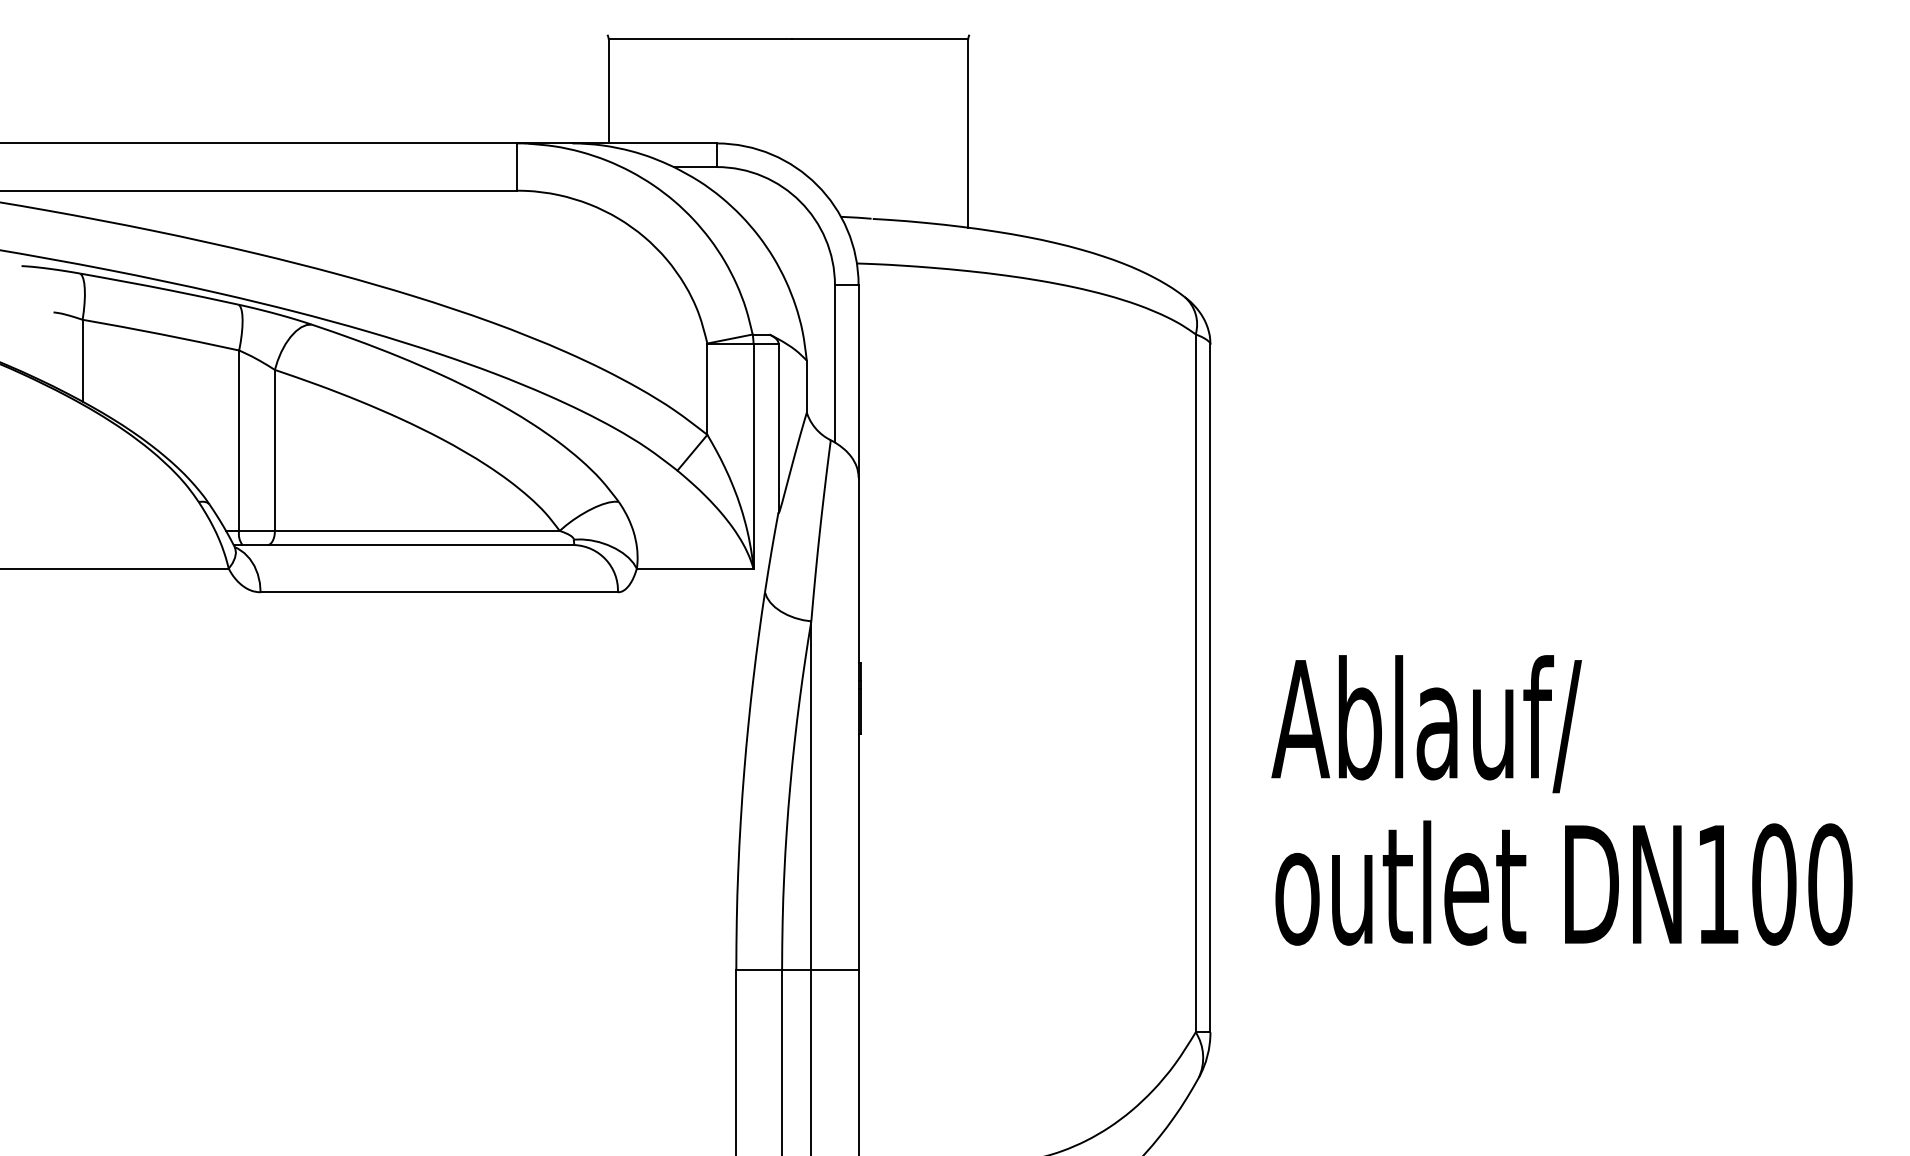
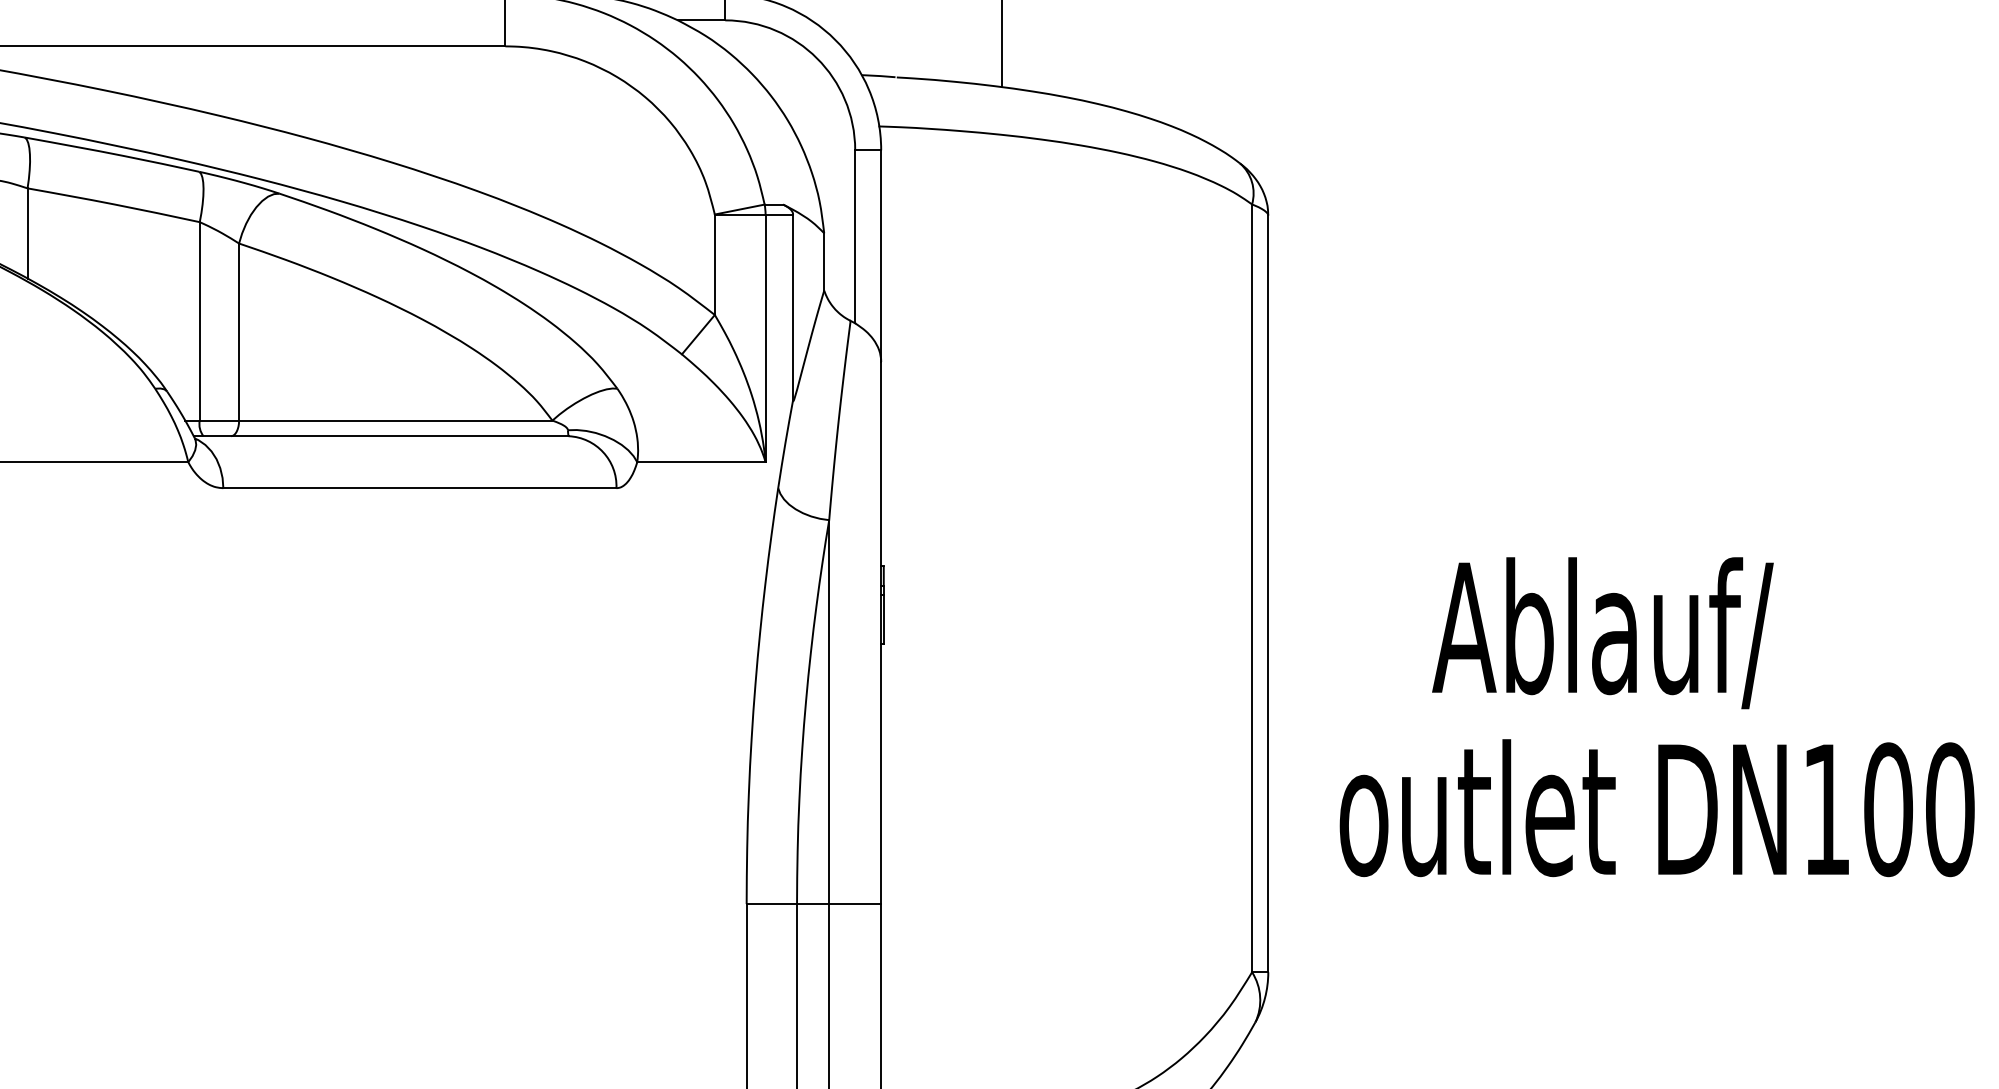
text: (1426, 724) -> (1602, 633), moved

